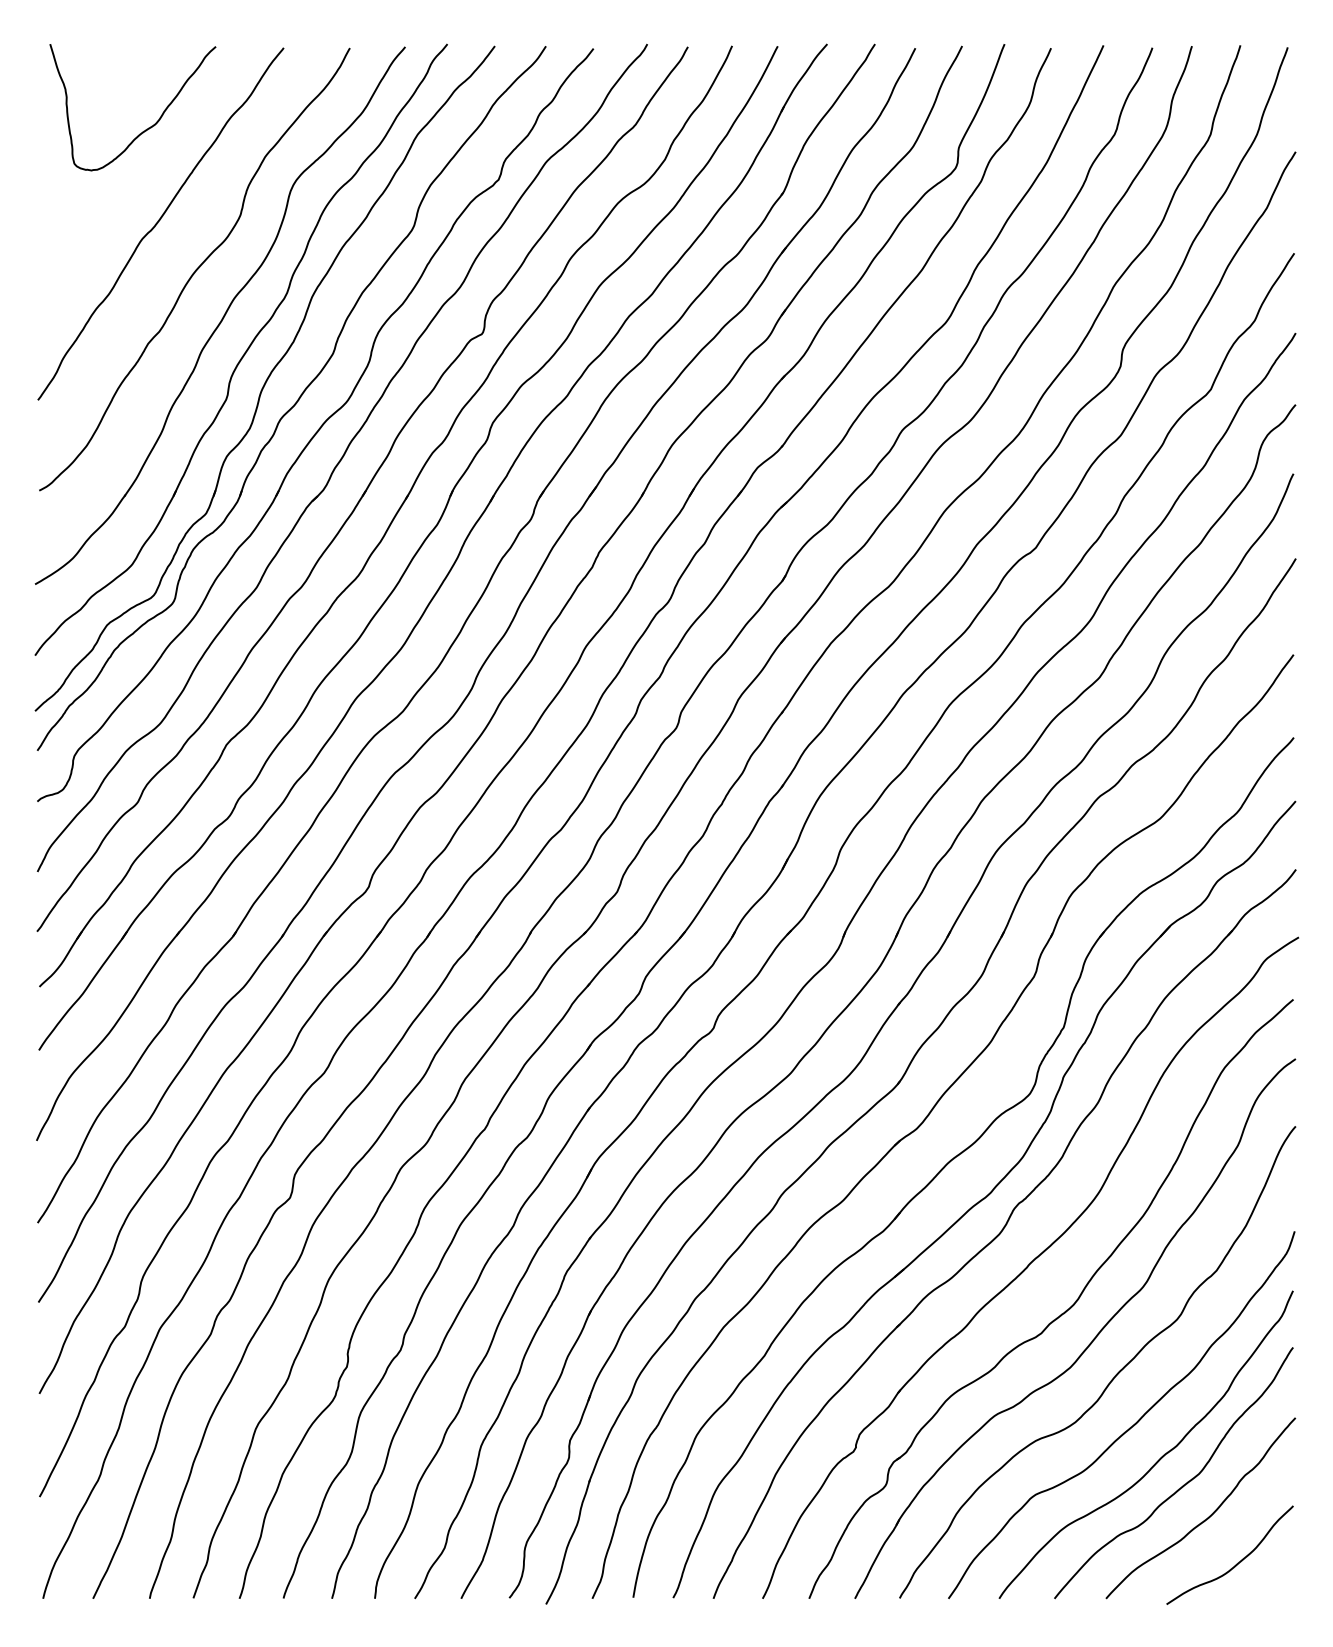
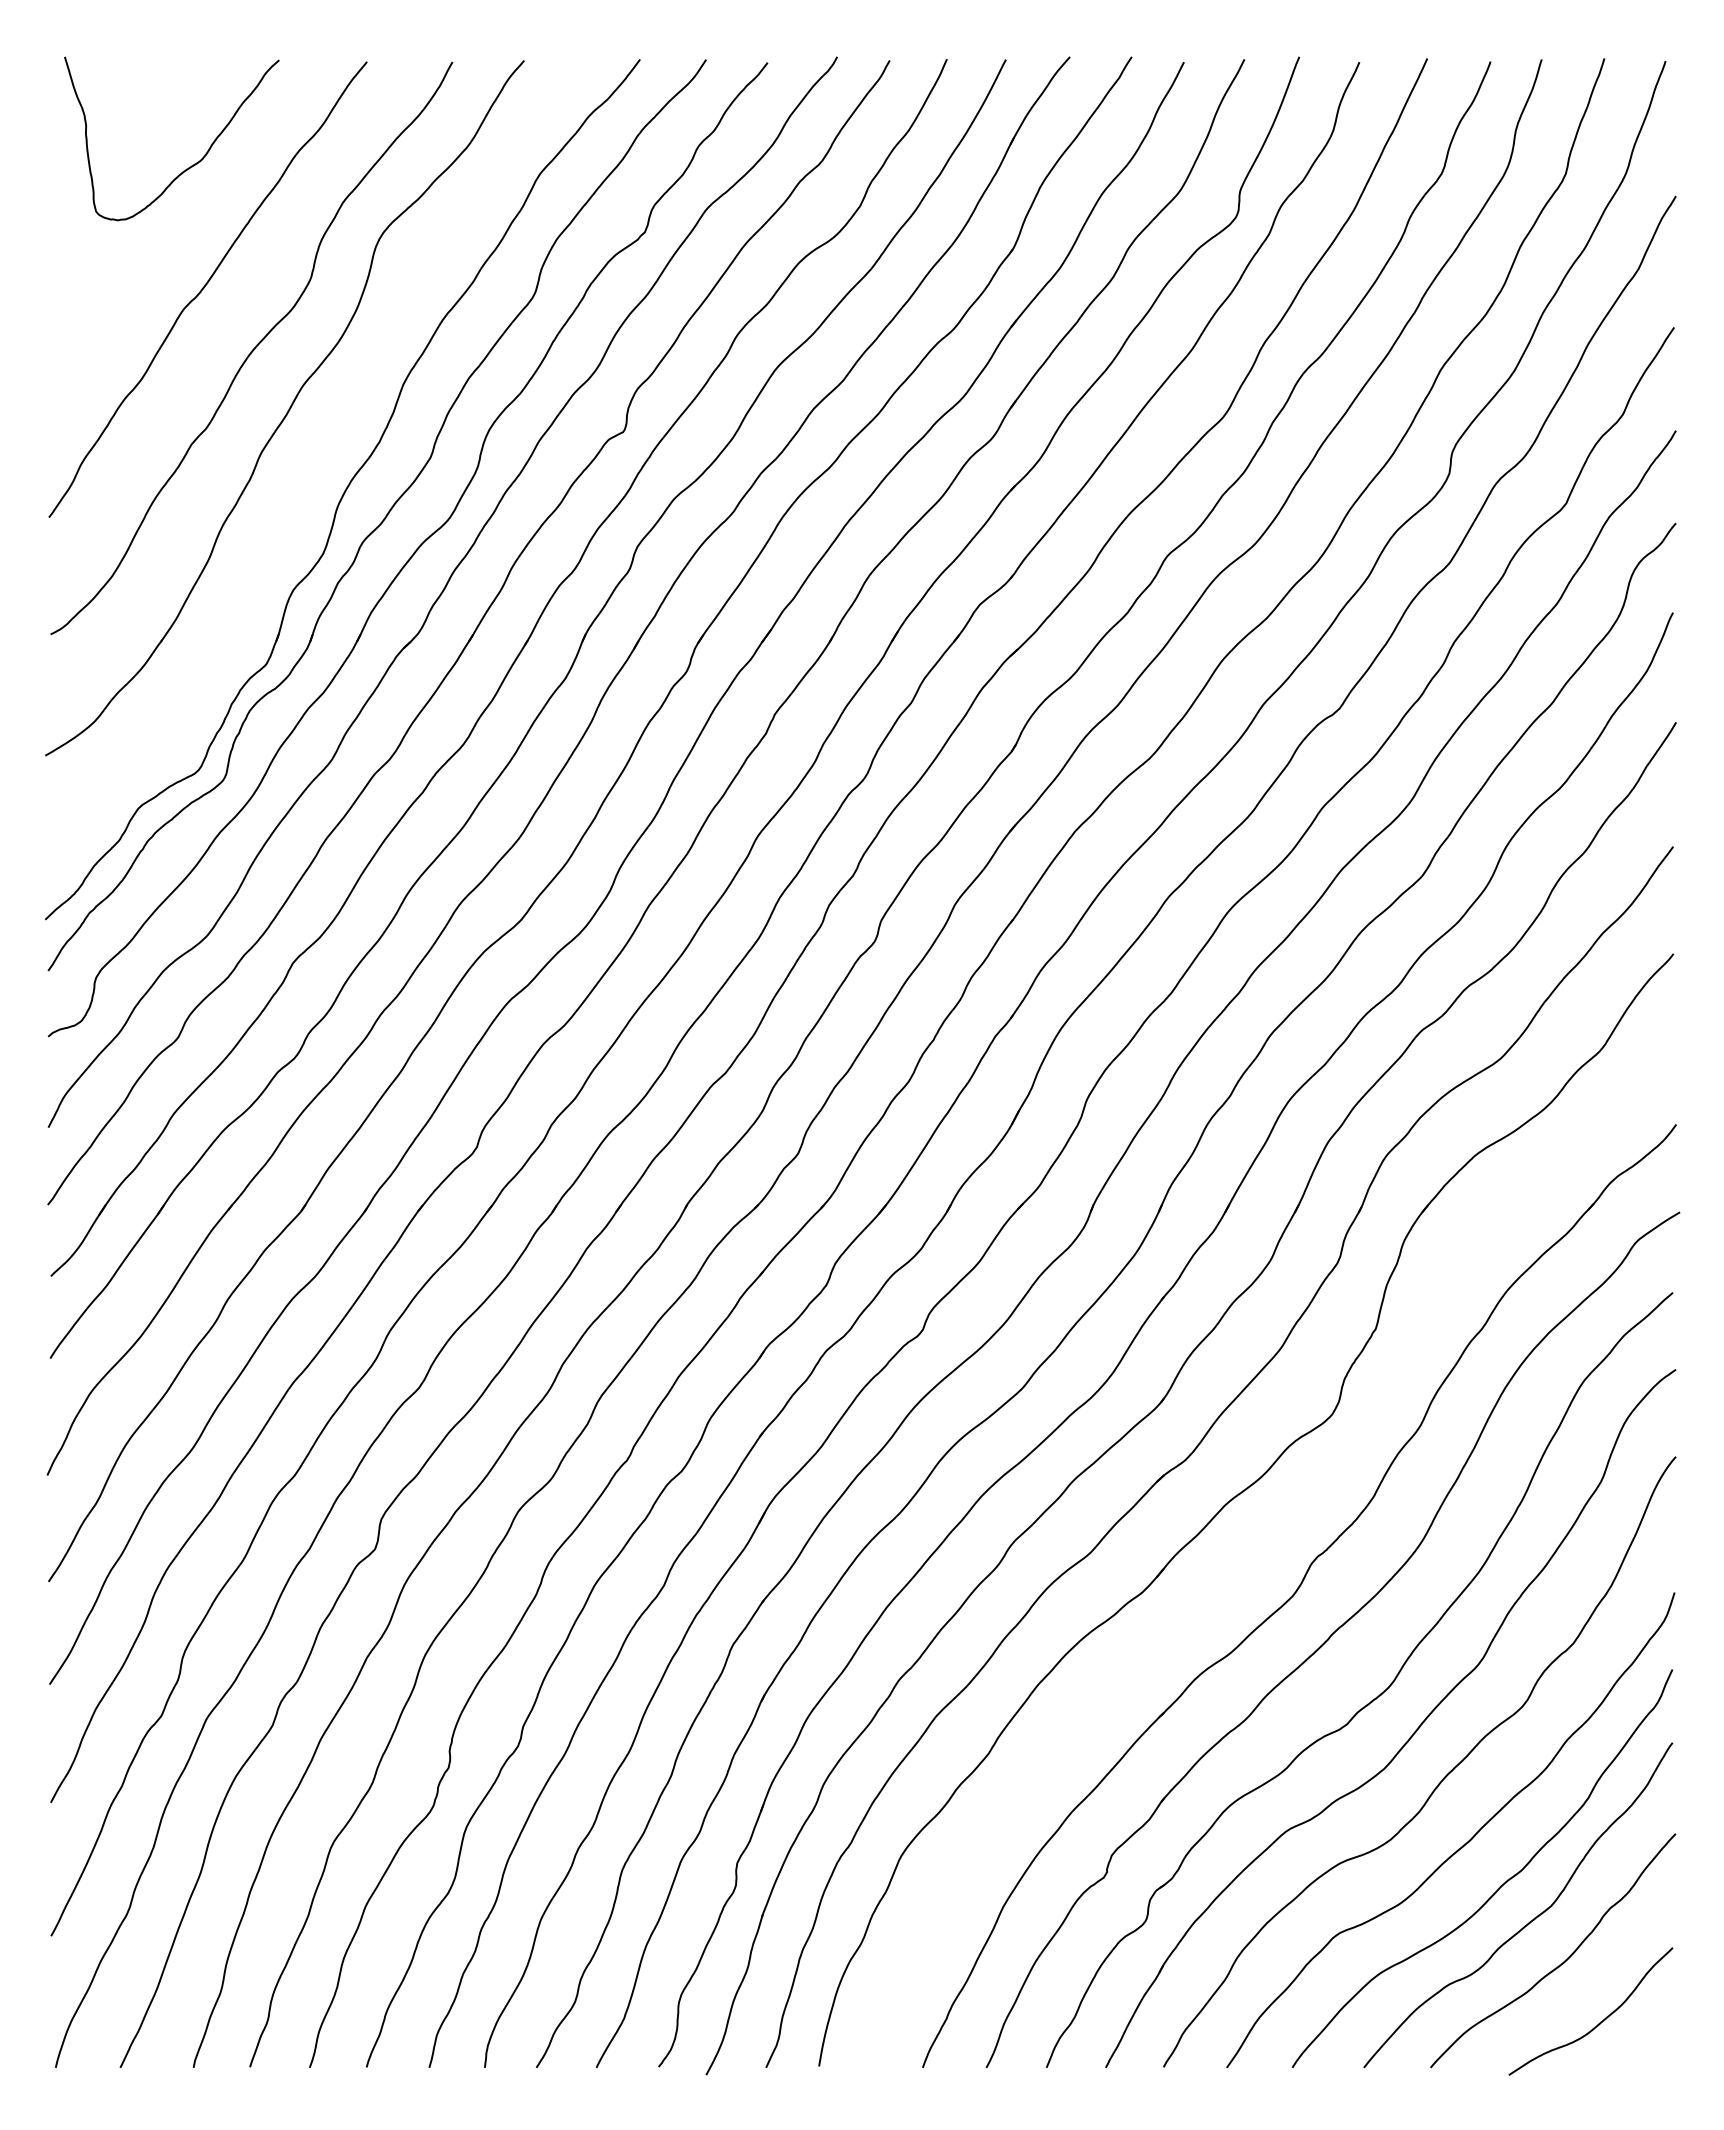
part: (244, 352) -> (316, 455), removed
part: (984, 1199) -> (1273, 1551), removed

